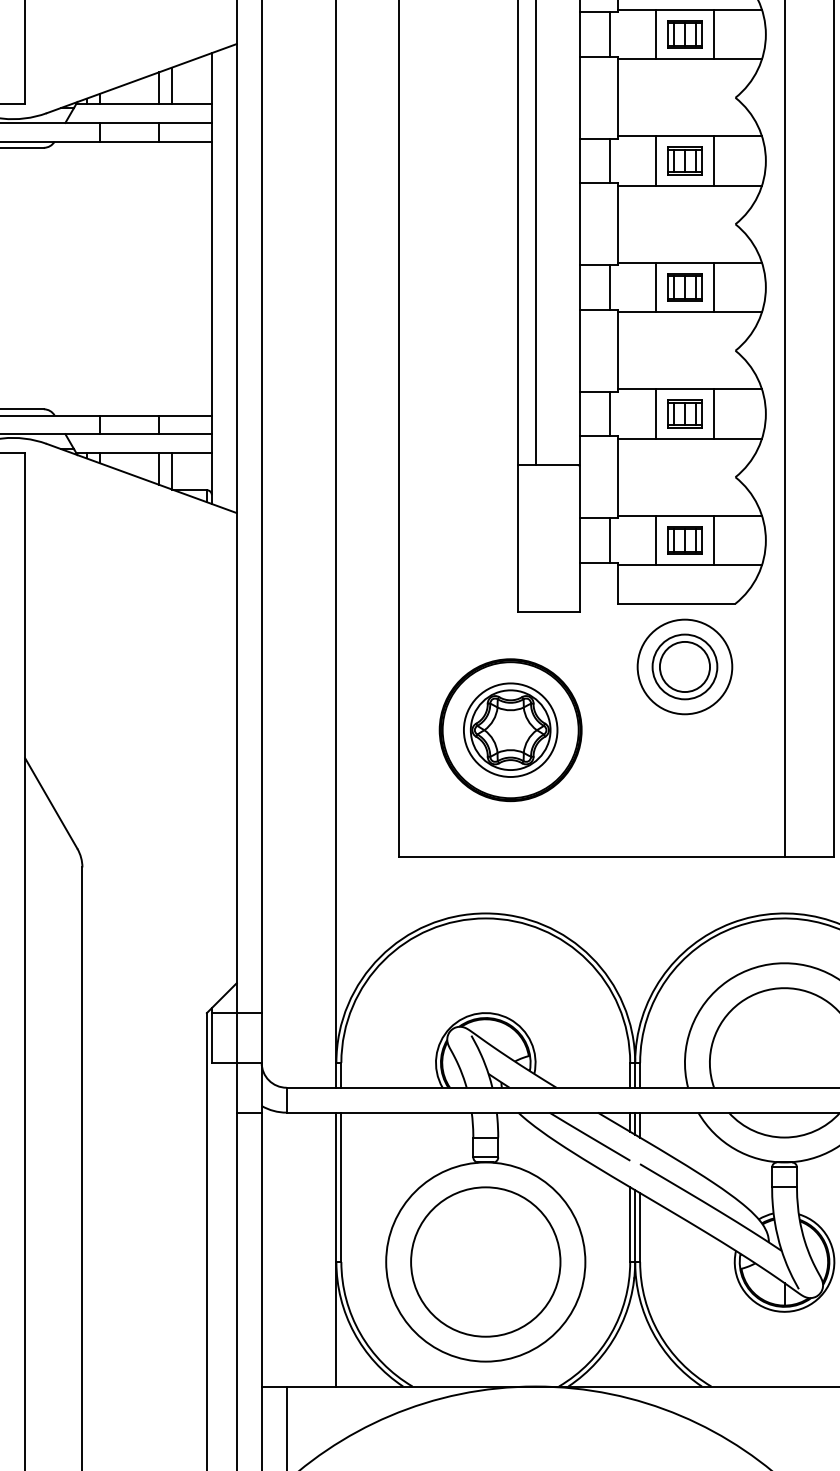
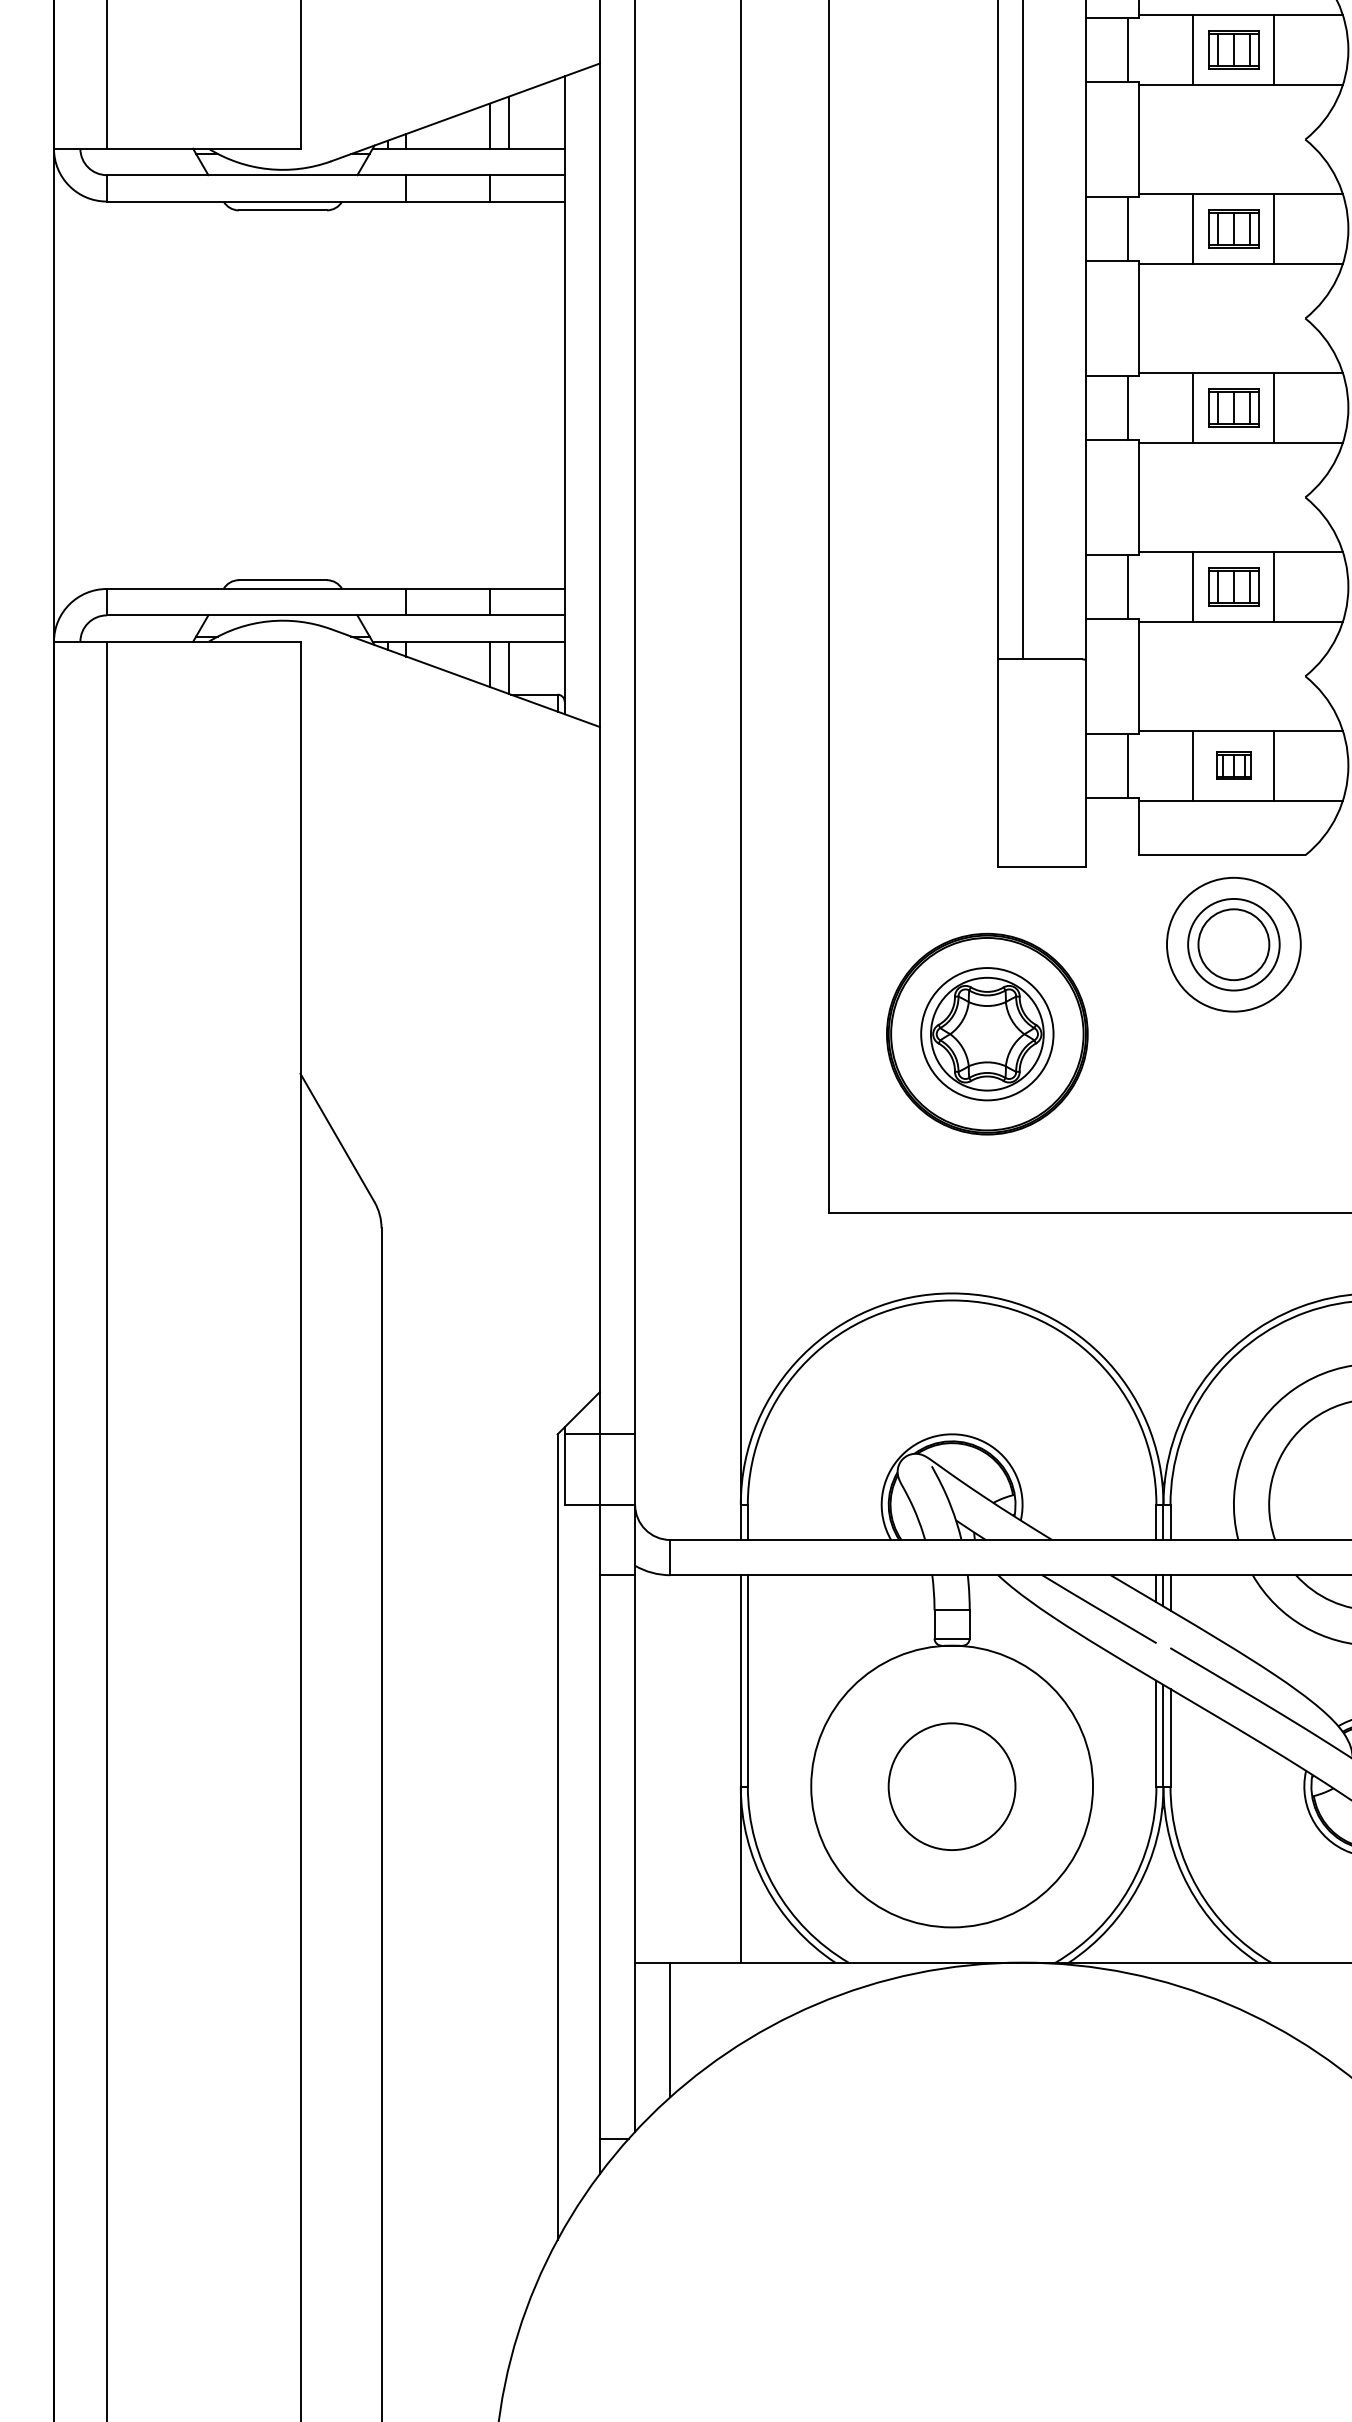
part: (684, 540) -> (1233, 765), size x0.7
circle: (485, 1262) -> (951, 1786), size x0.6

